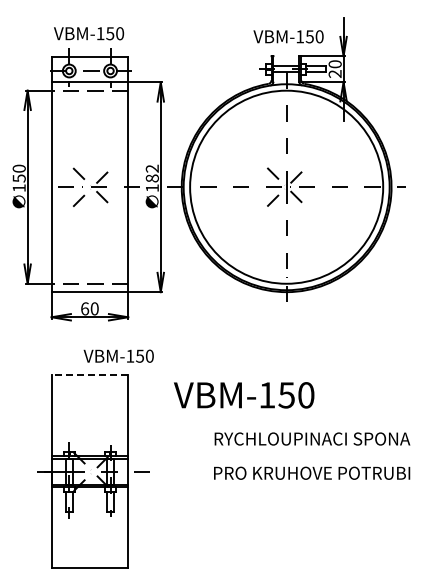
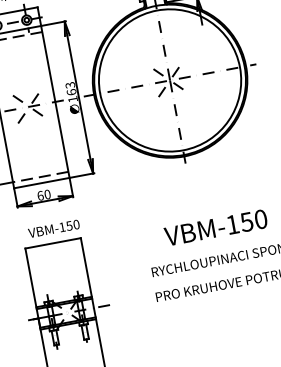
text: (151, 173) -> (70, 88), 182 -> 163
text: (118, 355) -> (53, 228), moved
line: (89, 375) -> (52, 243), dashed -> solid
text: (244, 395) -> (216, 227), moved

